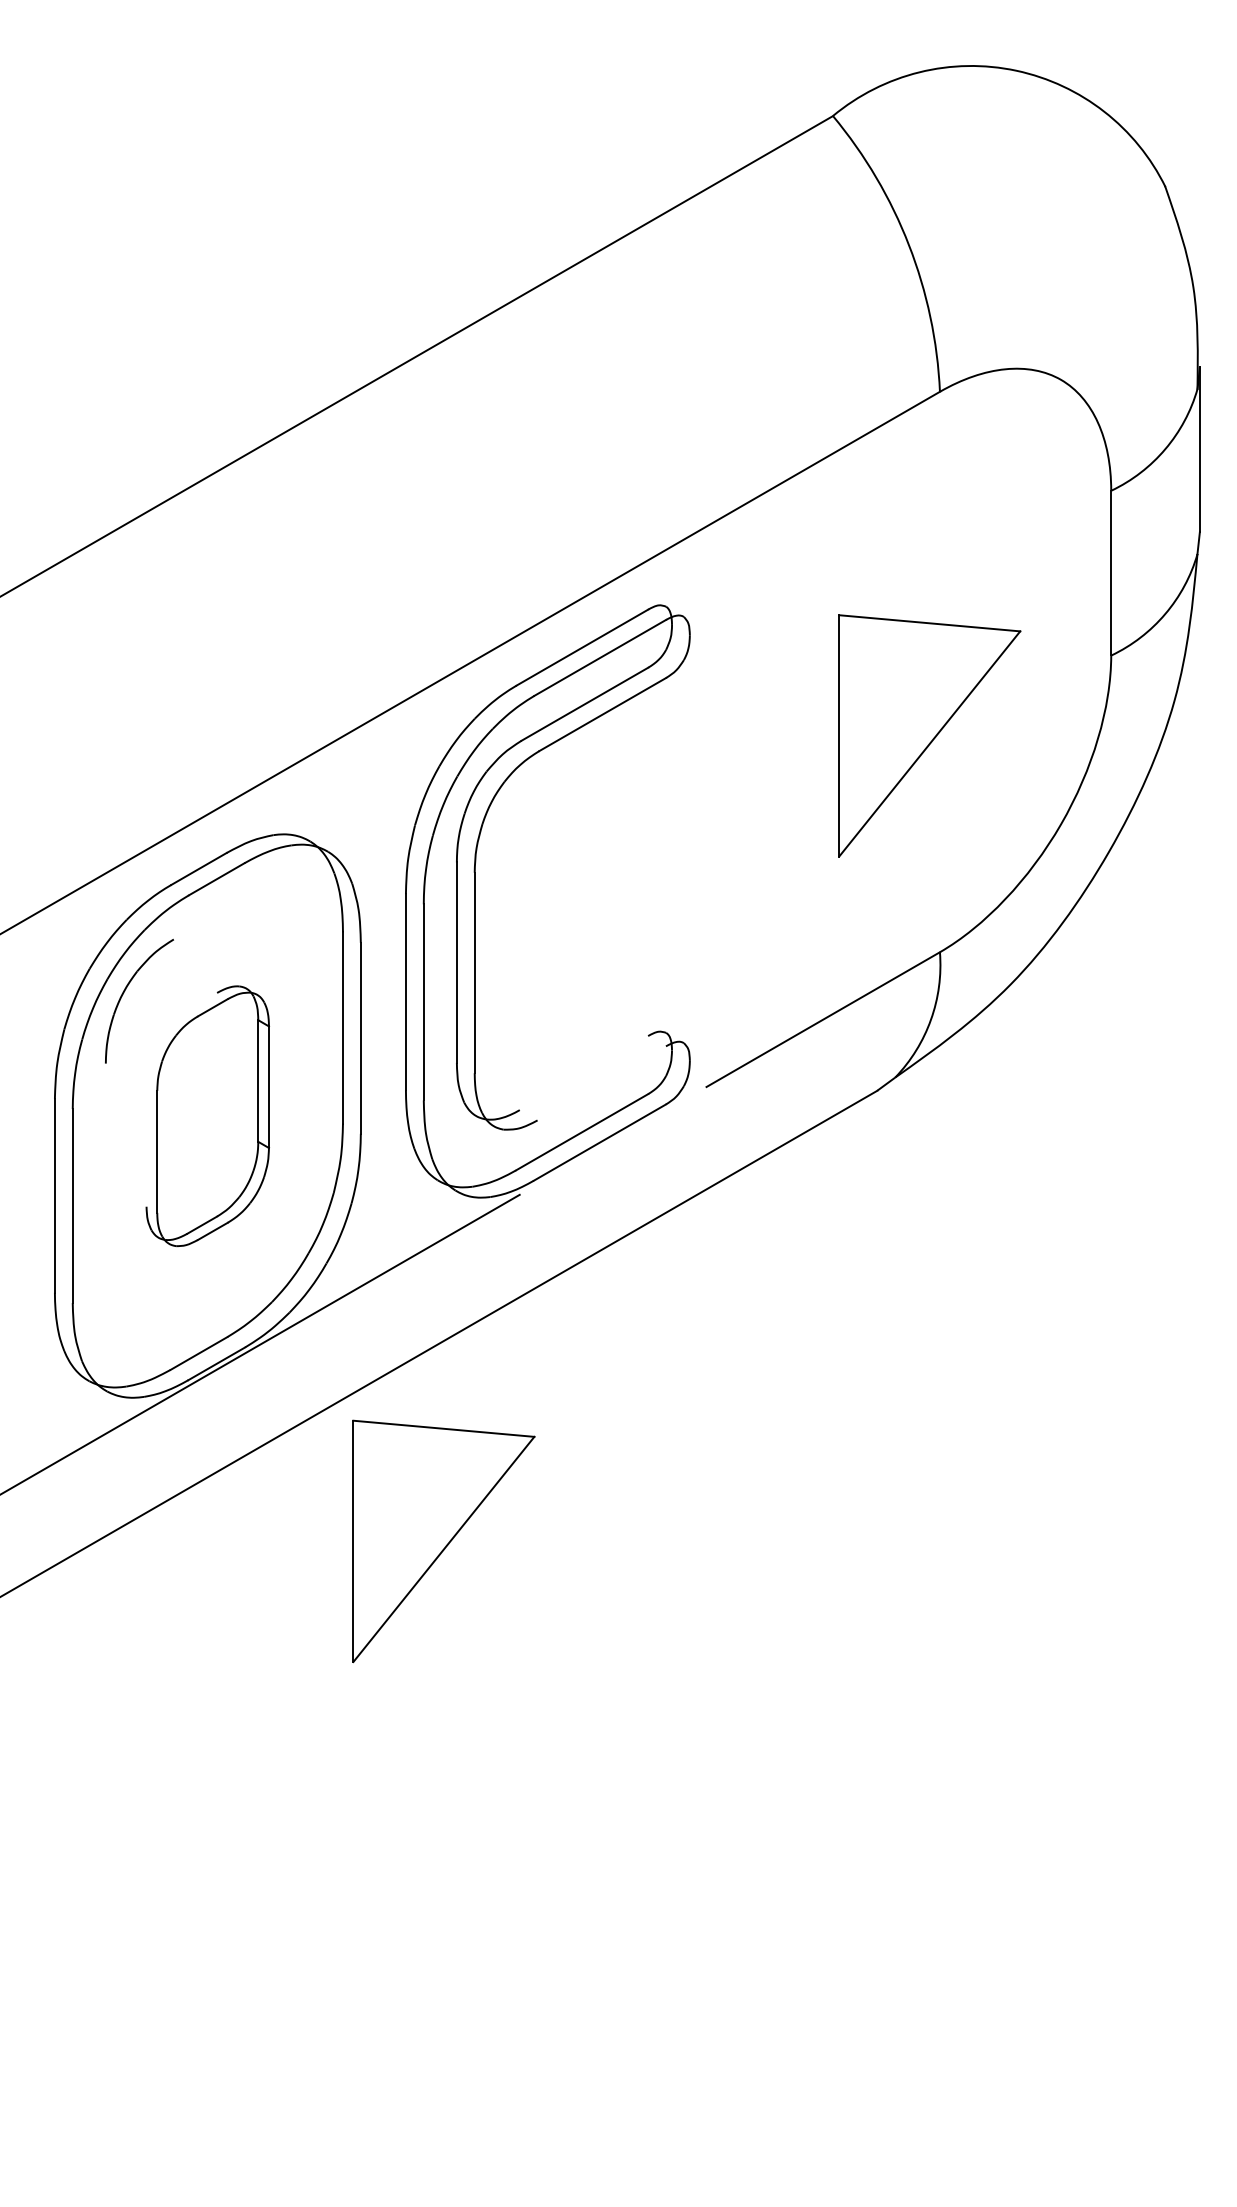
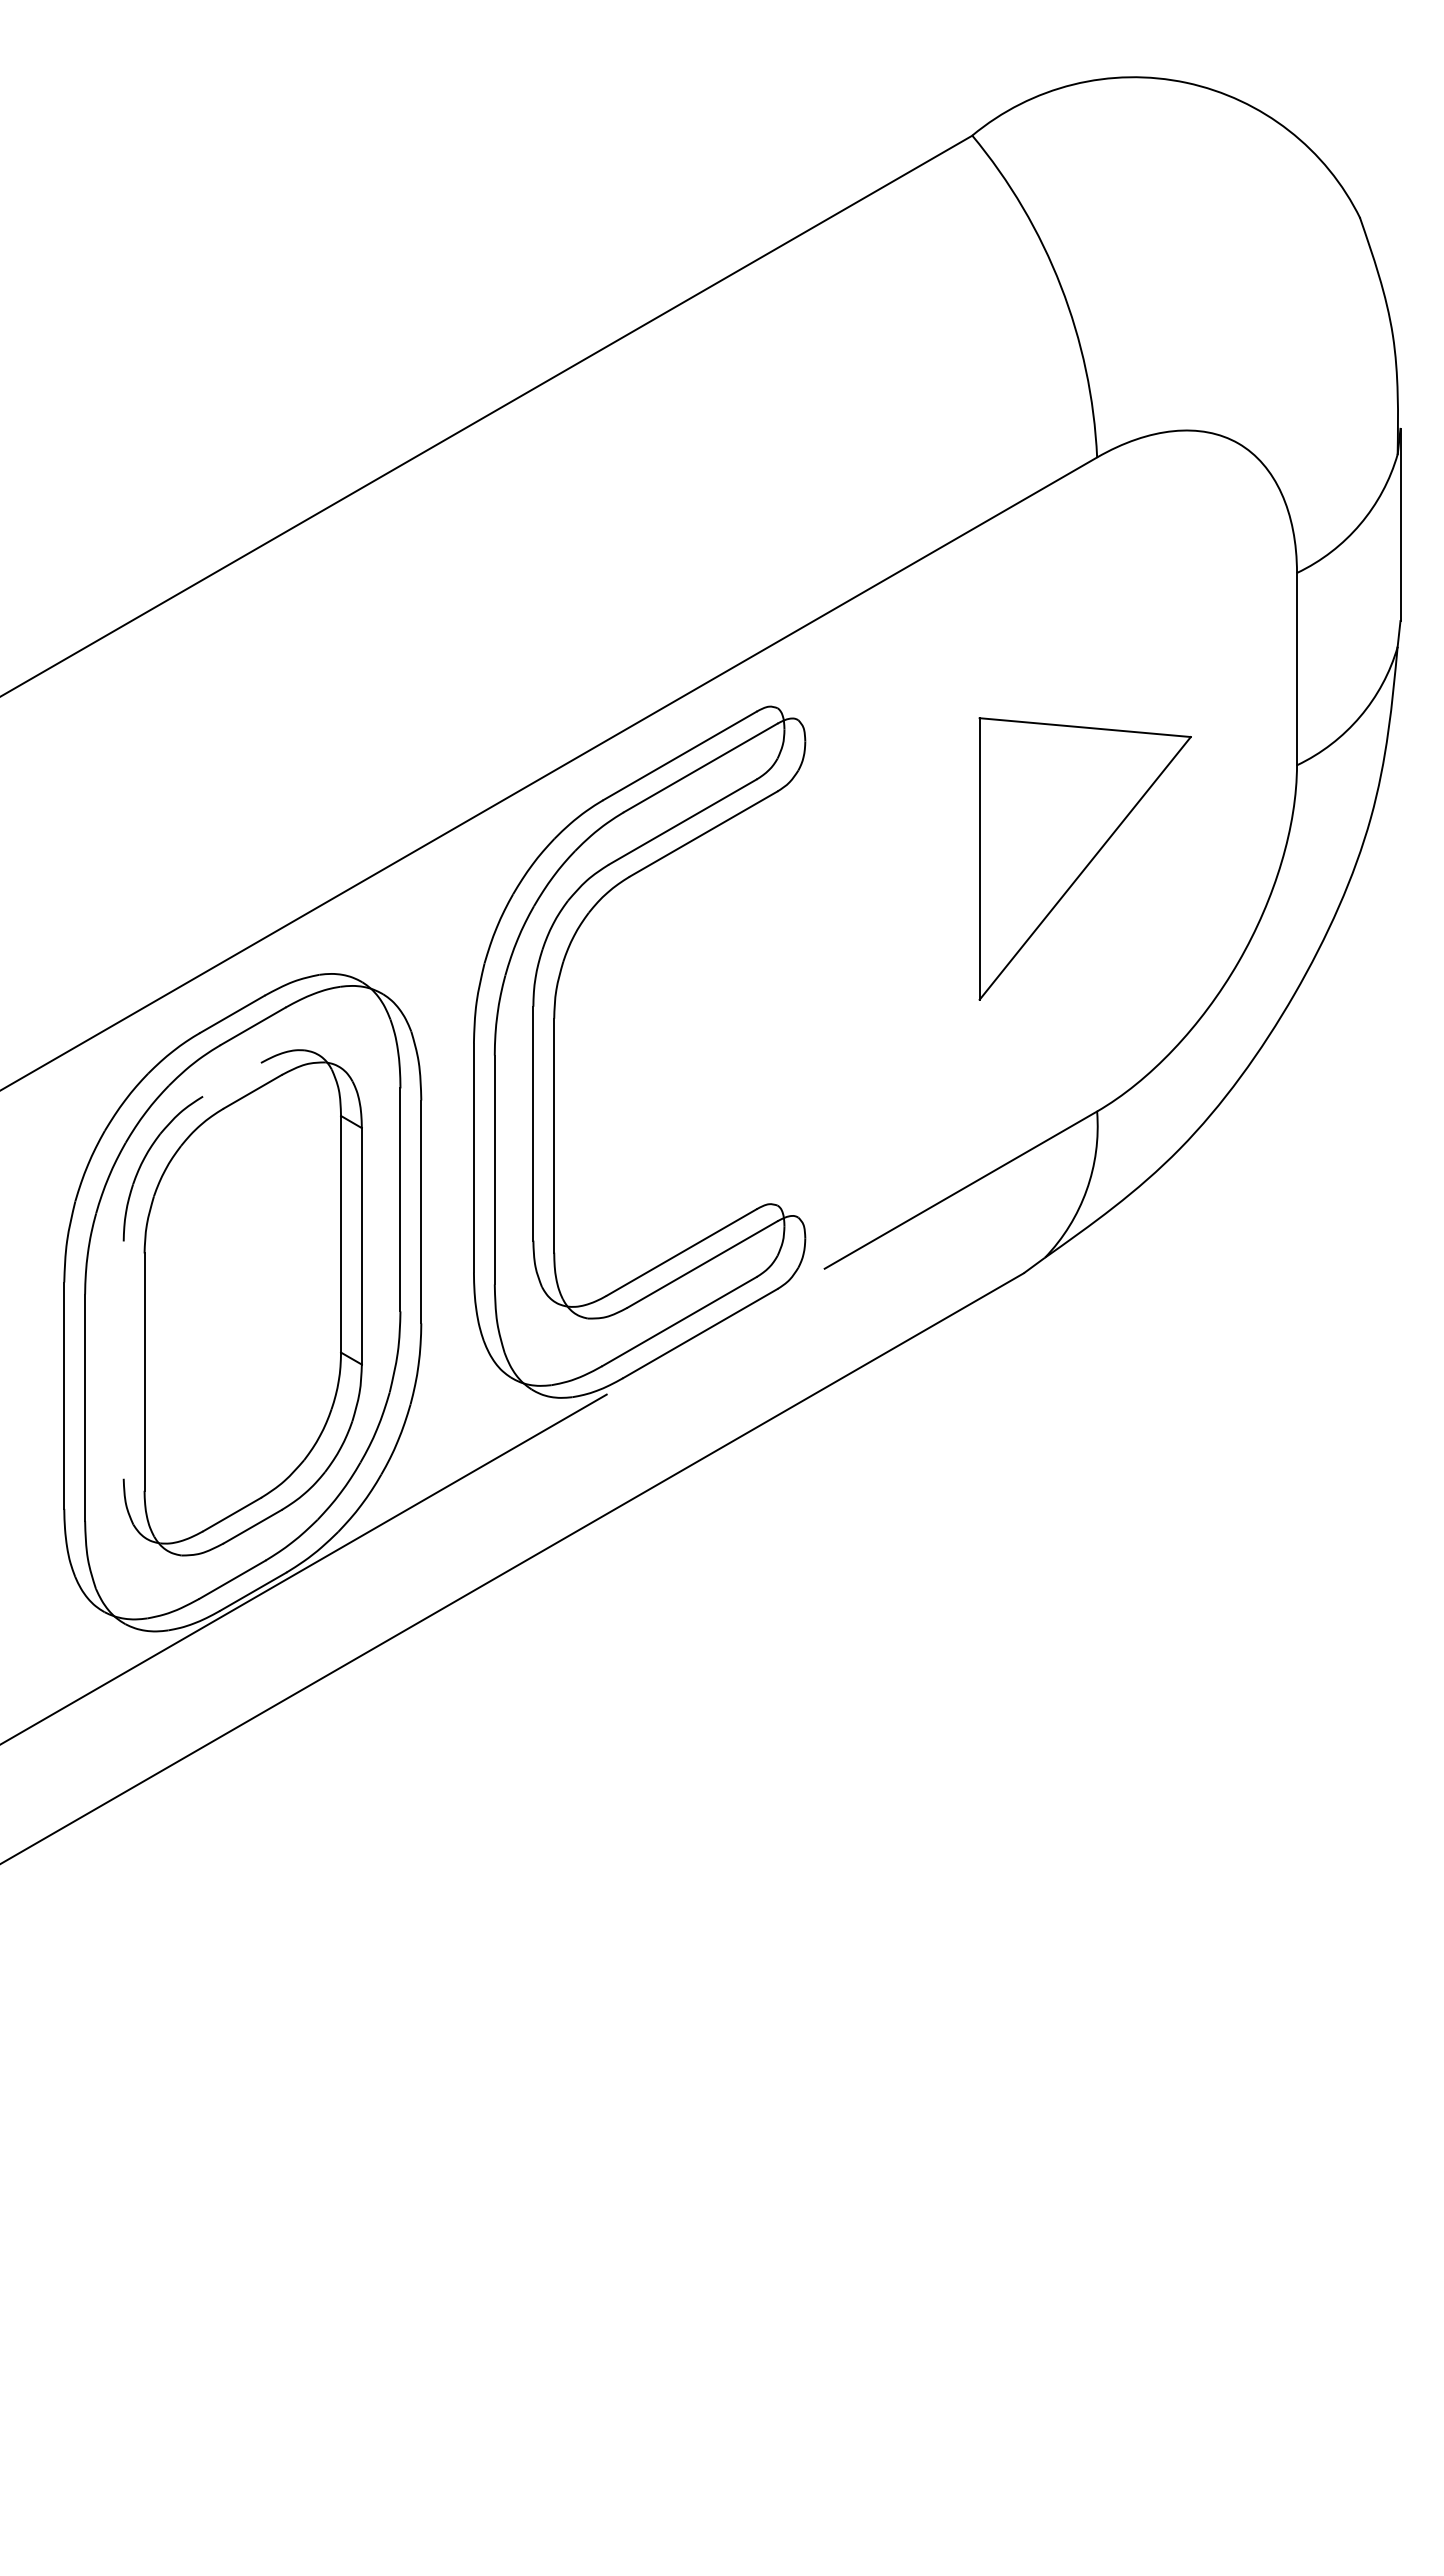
line: (583, 1073) -> (681, 1252), added
line: (601, 1083) -> (702, 1264), added
part: (207, 1115) -> (242, 1302), size x1.67
part: (443, 1540) -> (517, 1798), removed

